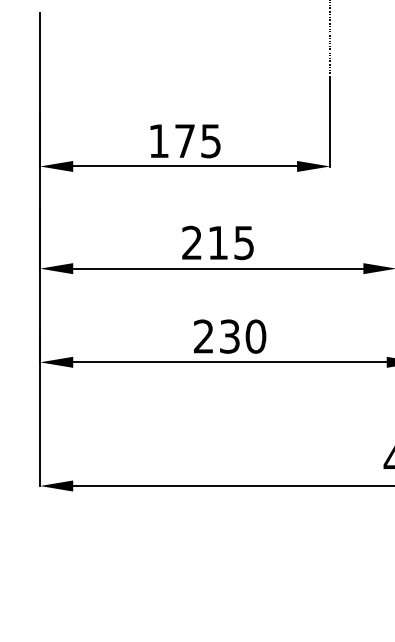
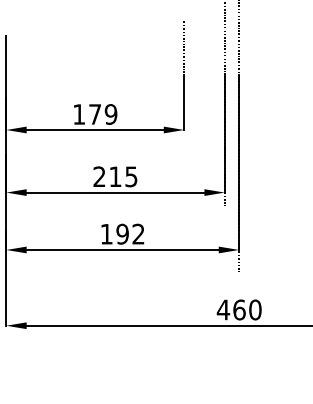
text: (210, 141) -> (110, 114), 175 -> 179
text: (229, 335) -> (122, 233), 230 -> 192

